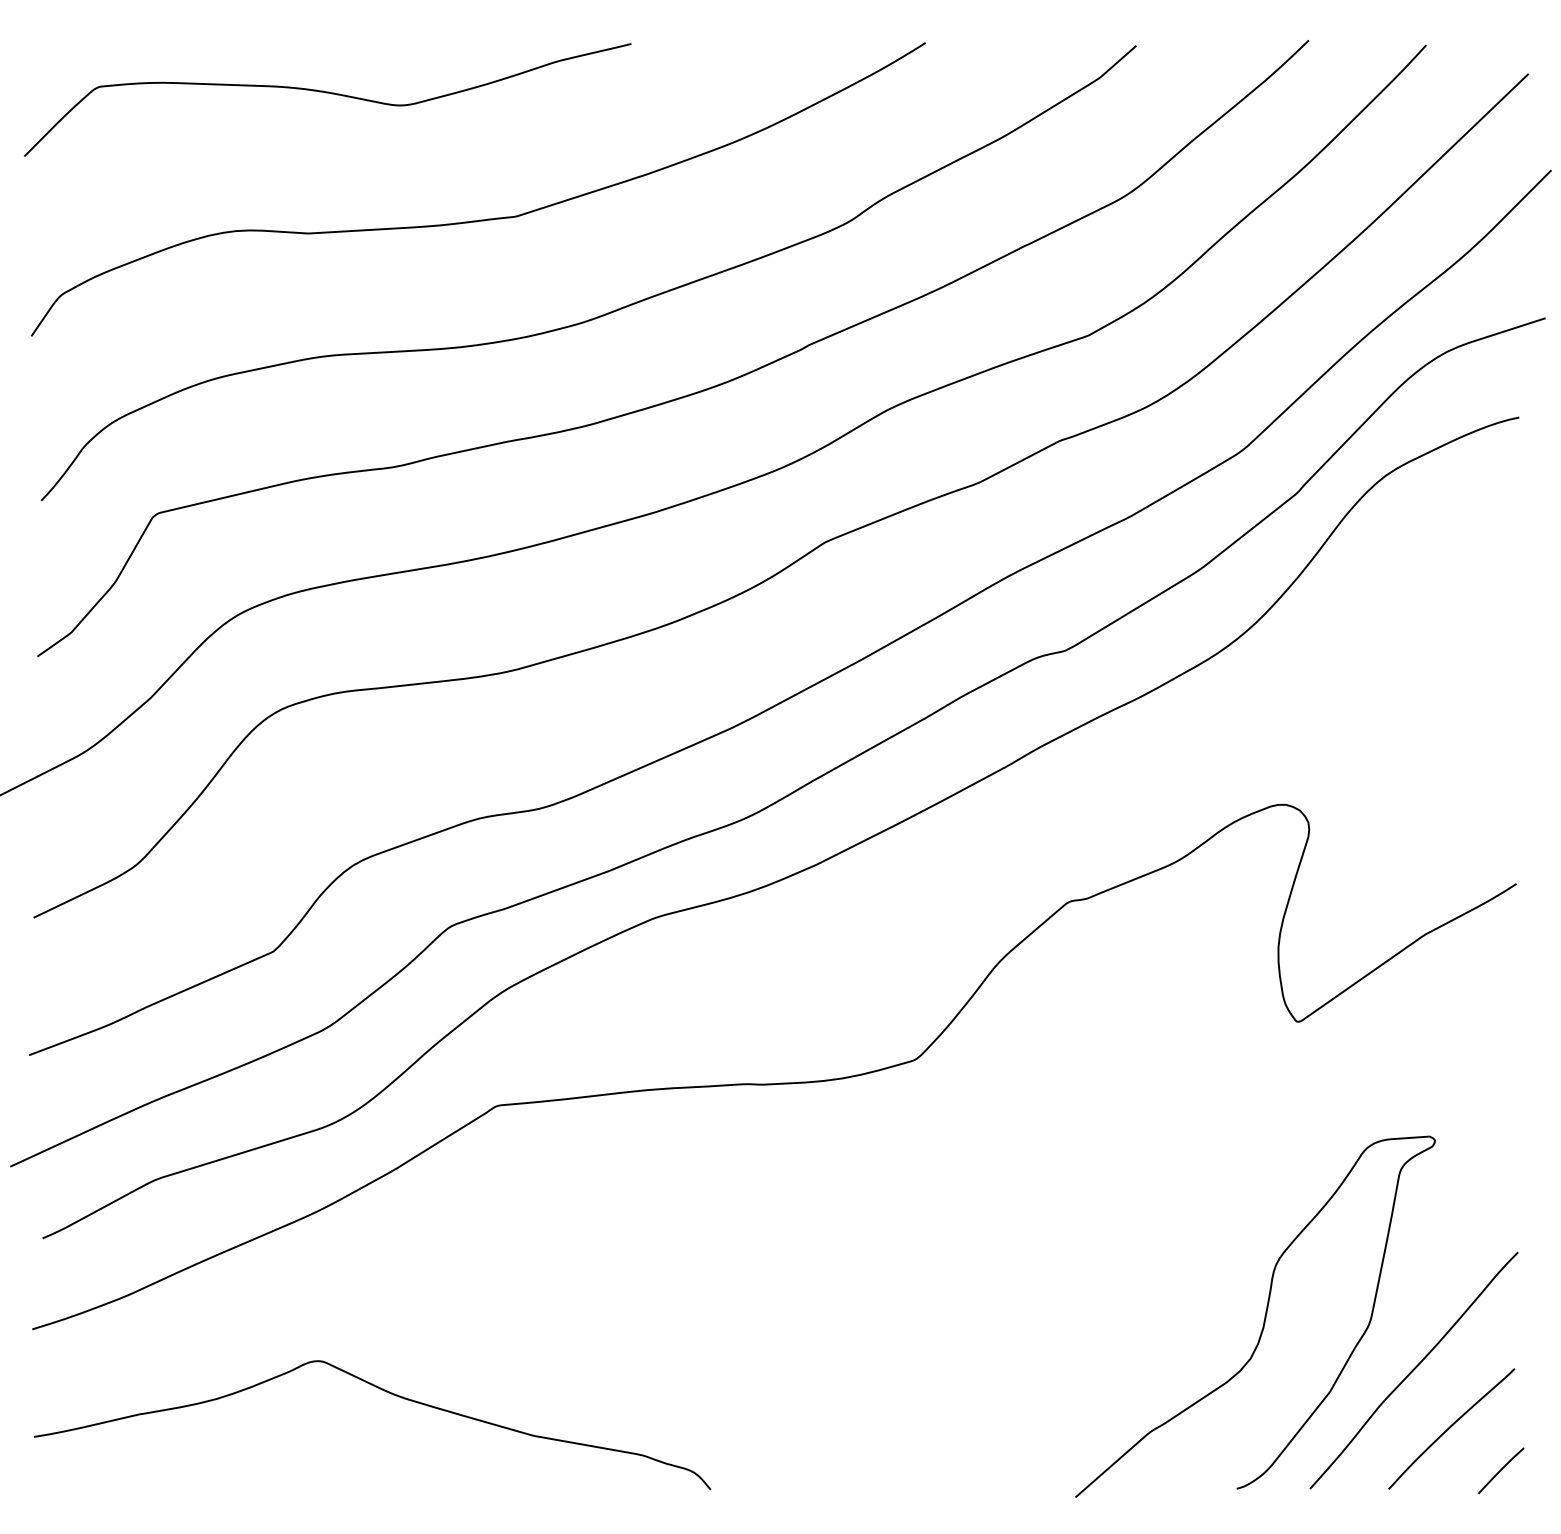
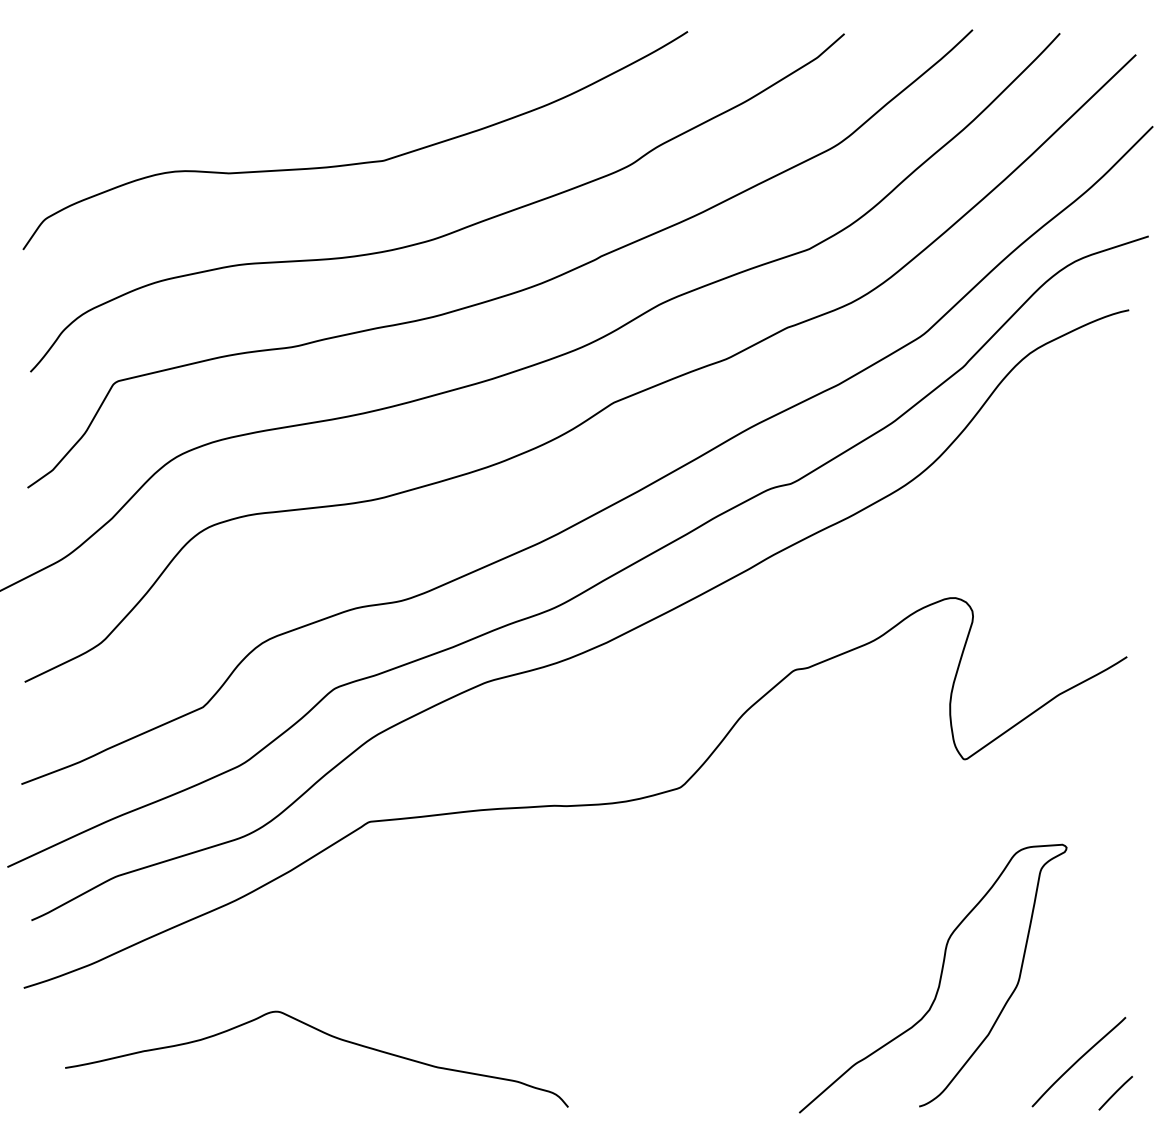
curve: (327, 93) -> (243, 69), removed
curve: (1413, 1370) -> (1050, 1018), removed
curve: (388, 1393) -> (328, 1035), moved

